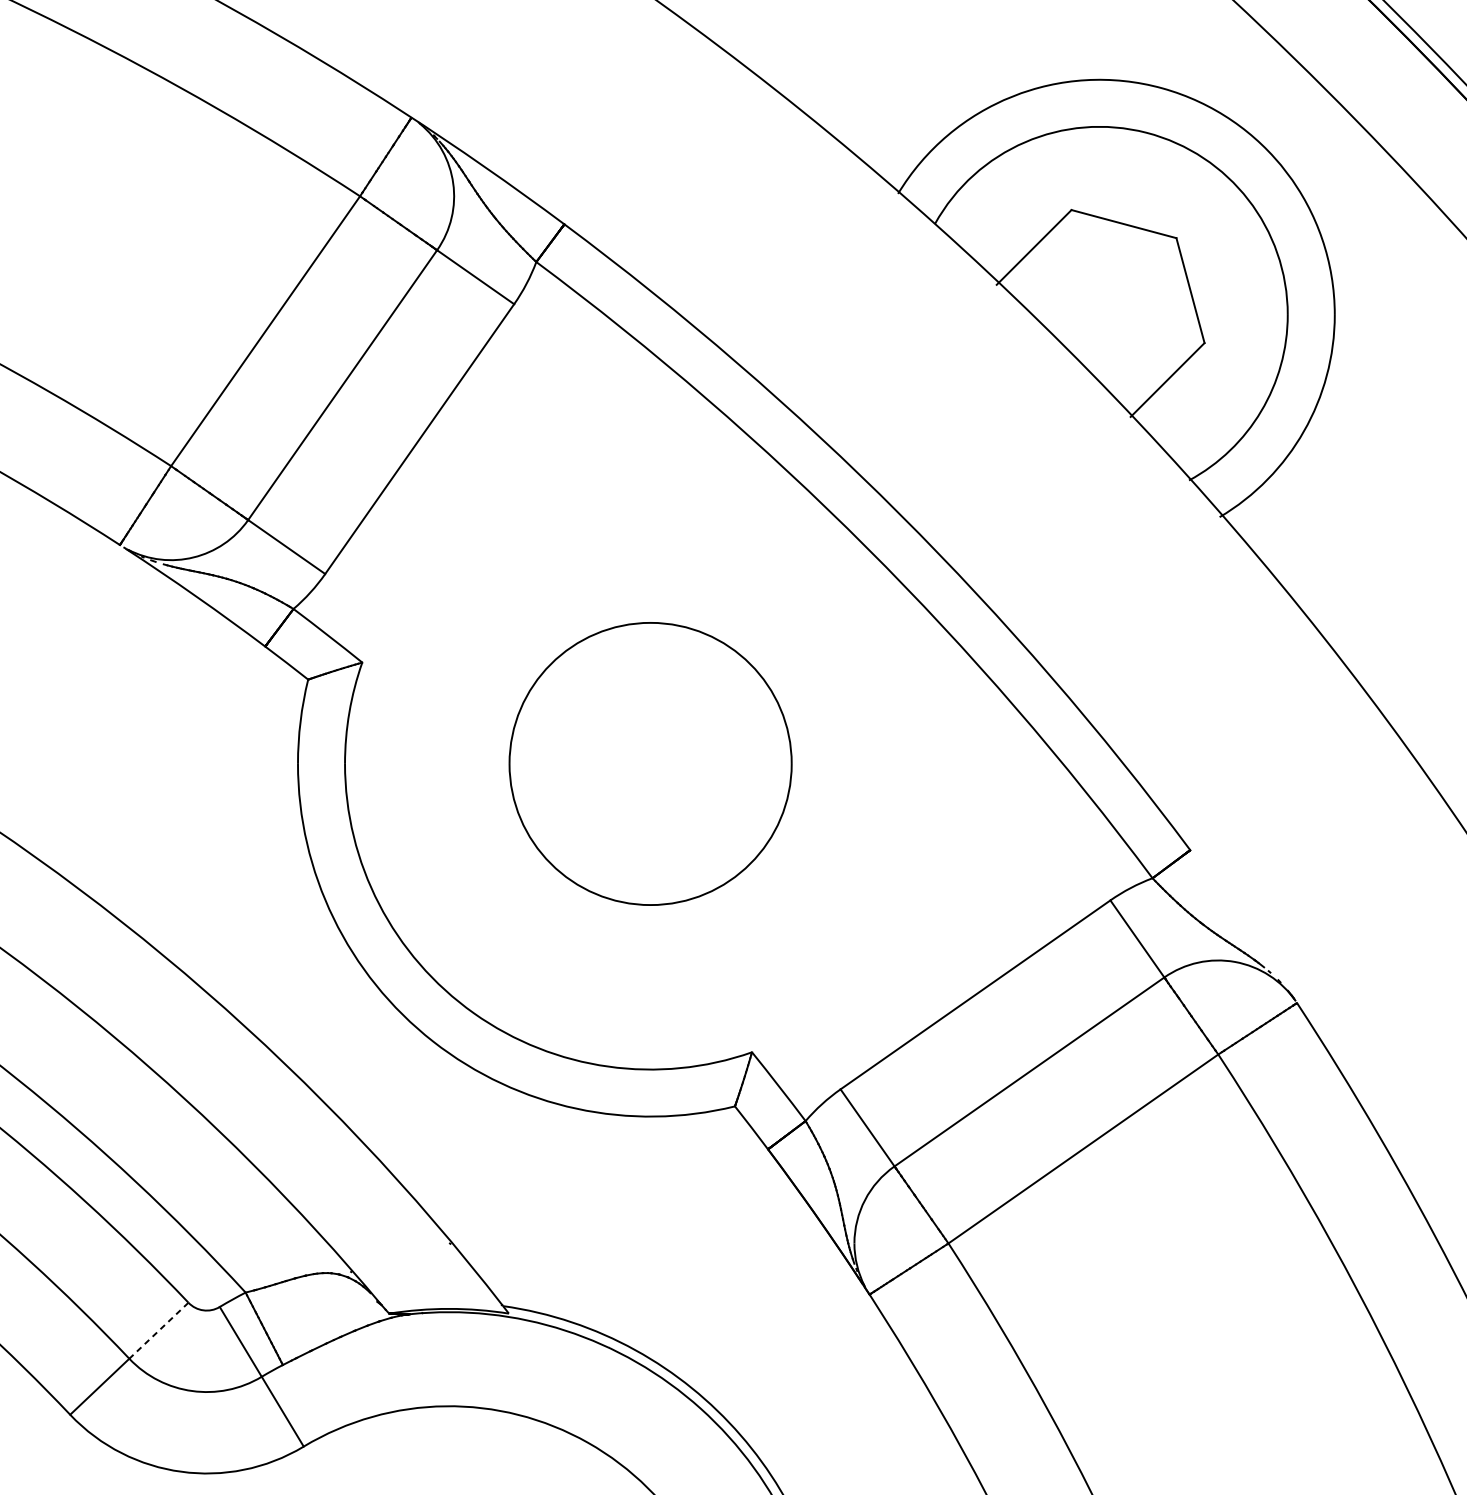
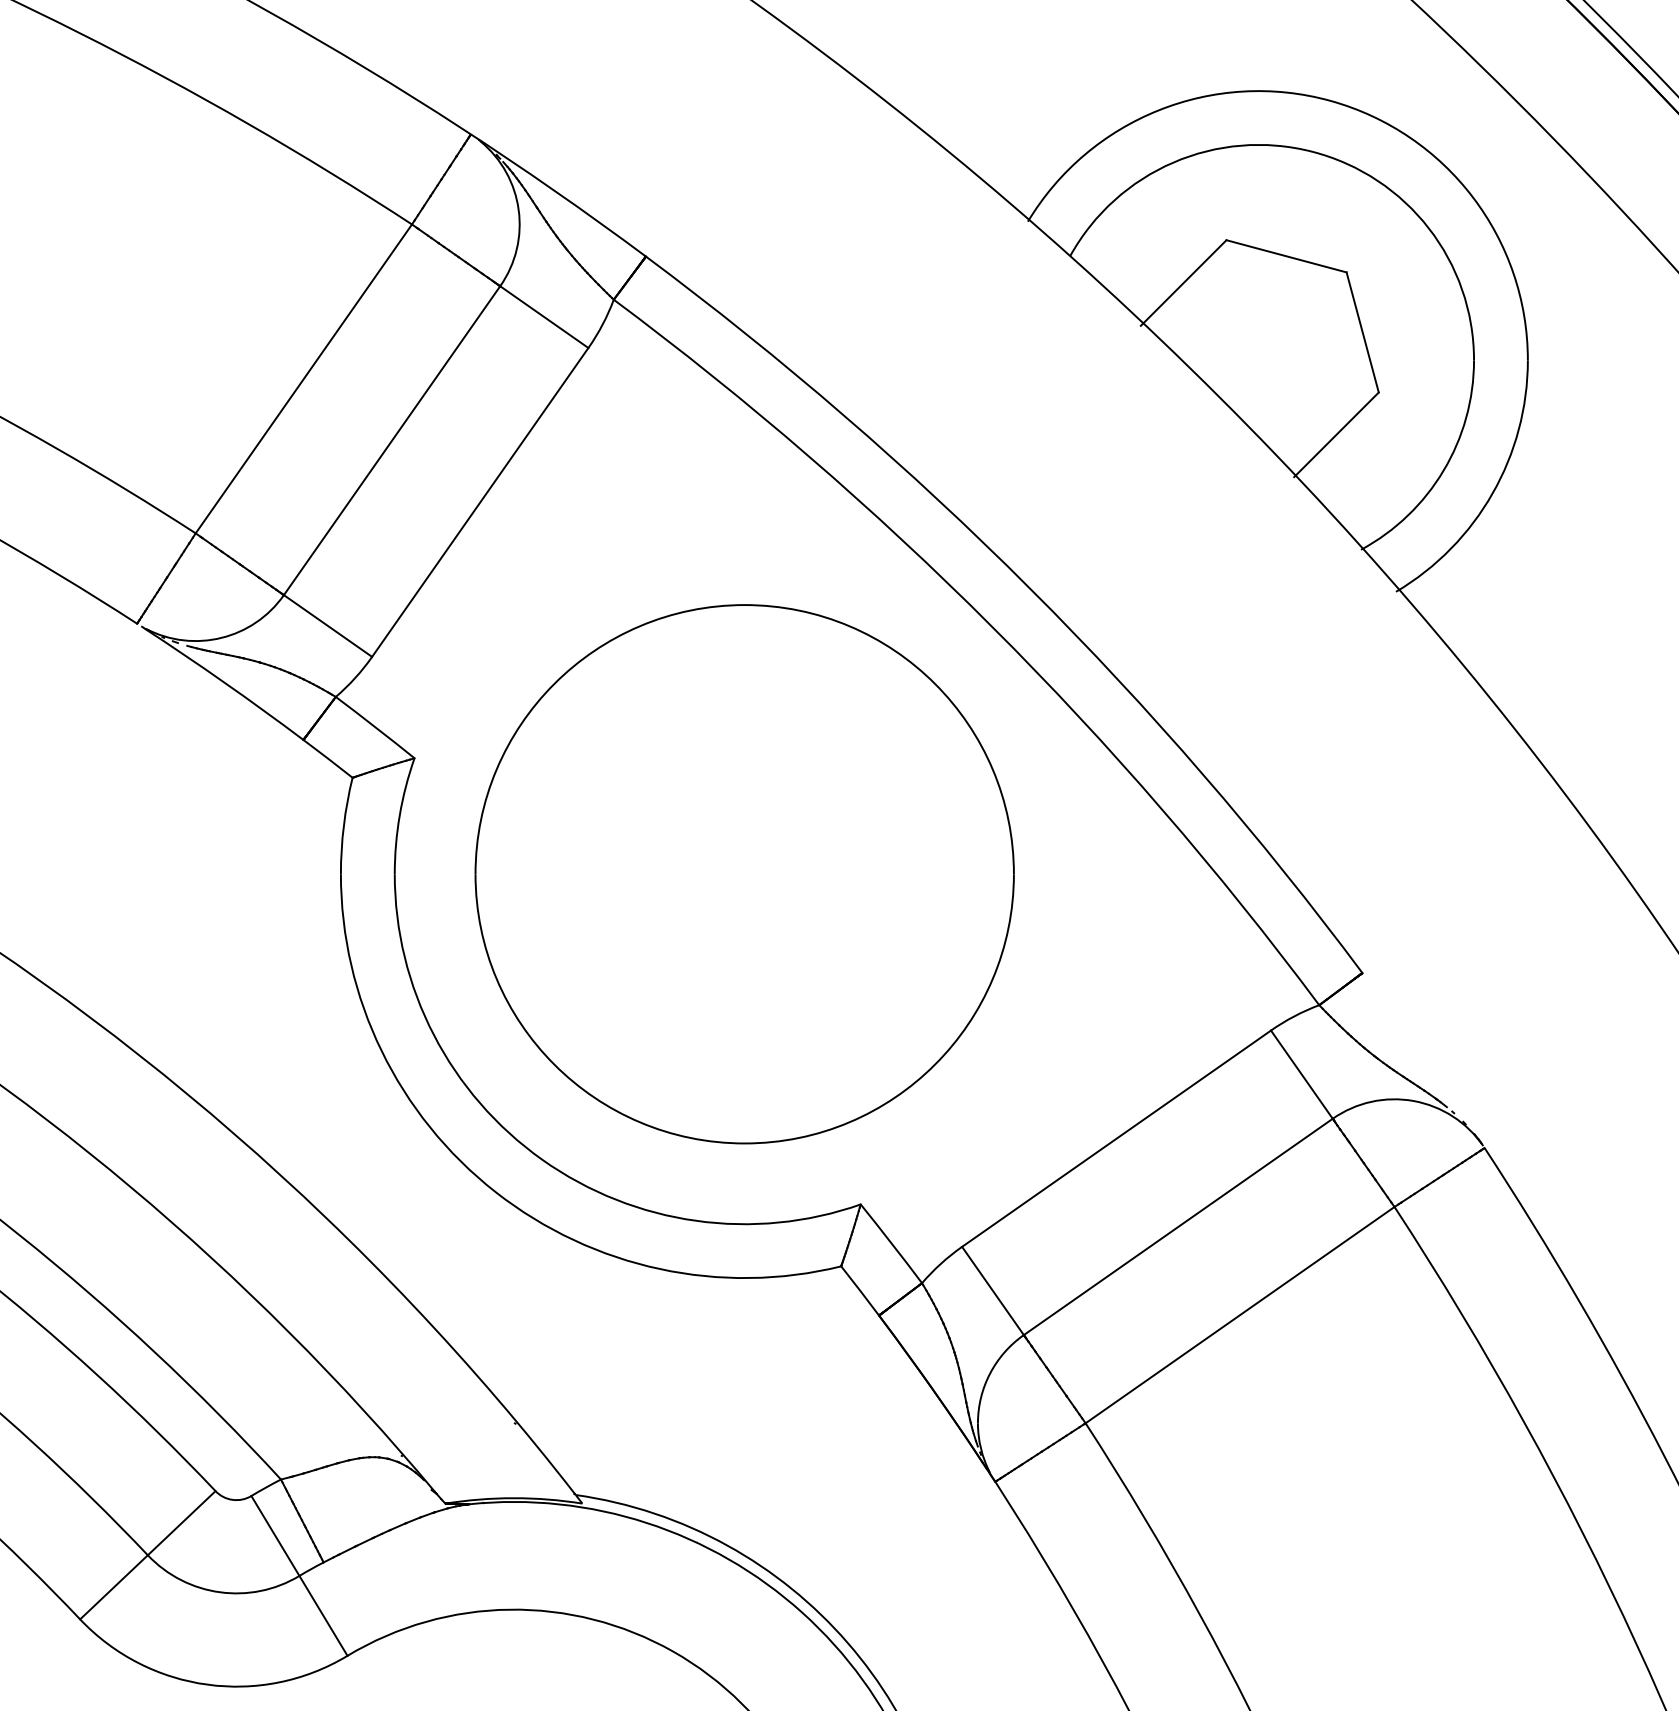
part: (650, 764) -> (744, 874), size x1.67
line: (158, 1330) -> (181, 1523), dashed -> solid

